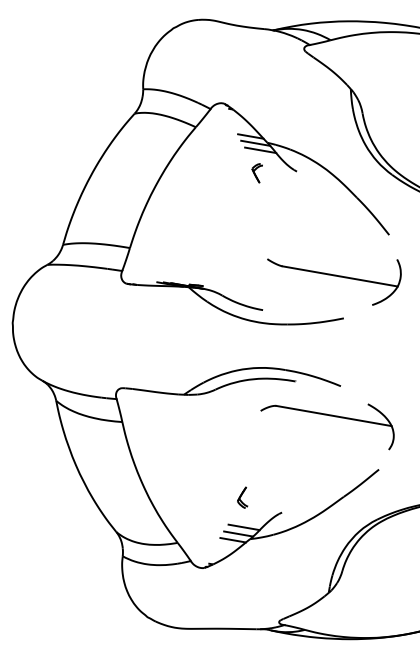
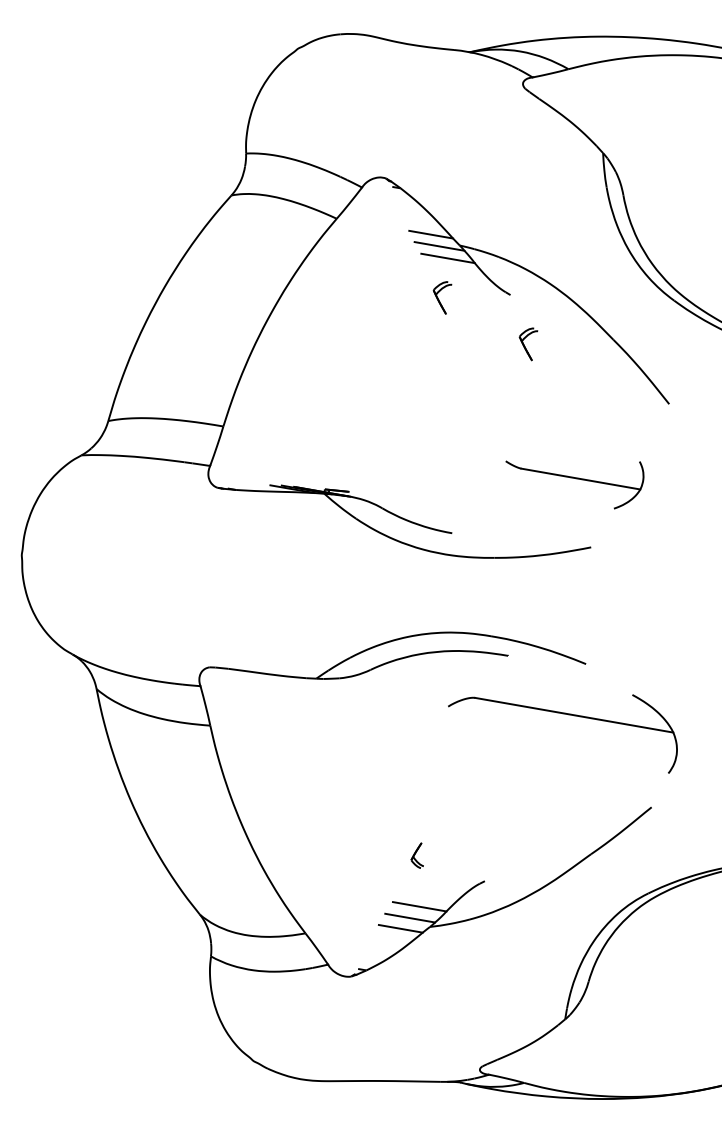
part: (306, 200) -> (526, 344), added
part: (334, 281) -> (575, 483), size x0.6
part: (242, 497) -> (416, 855), size x0.7

